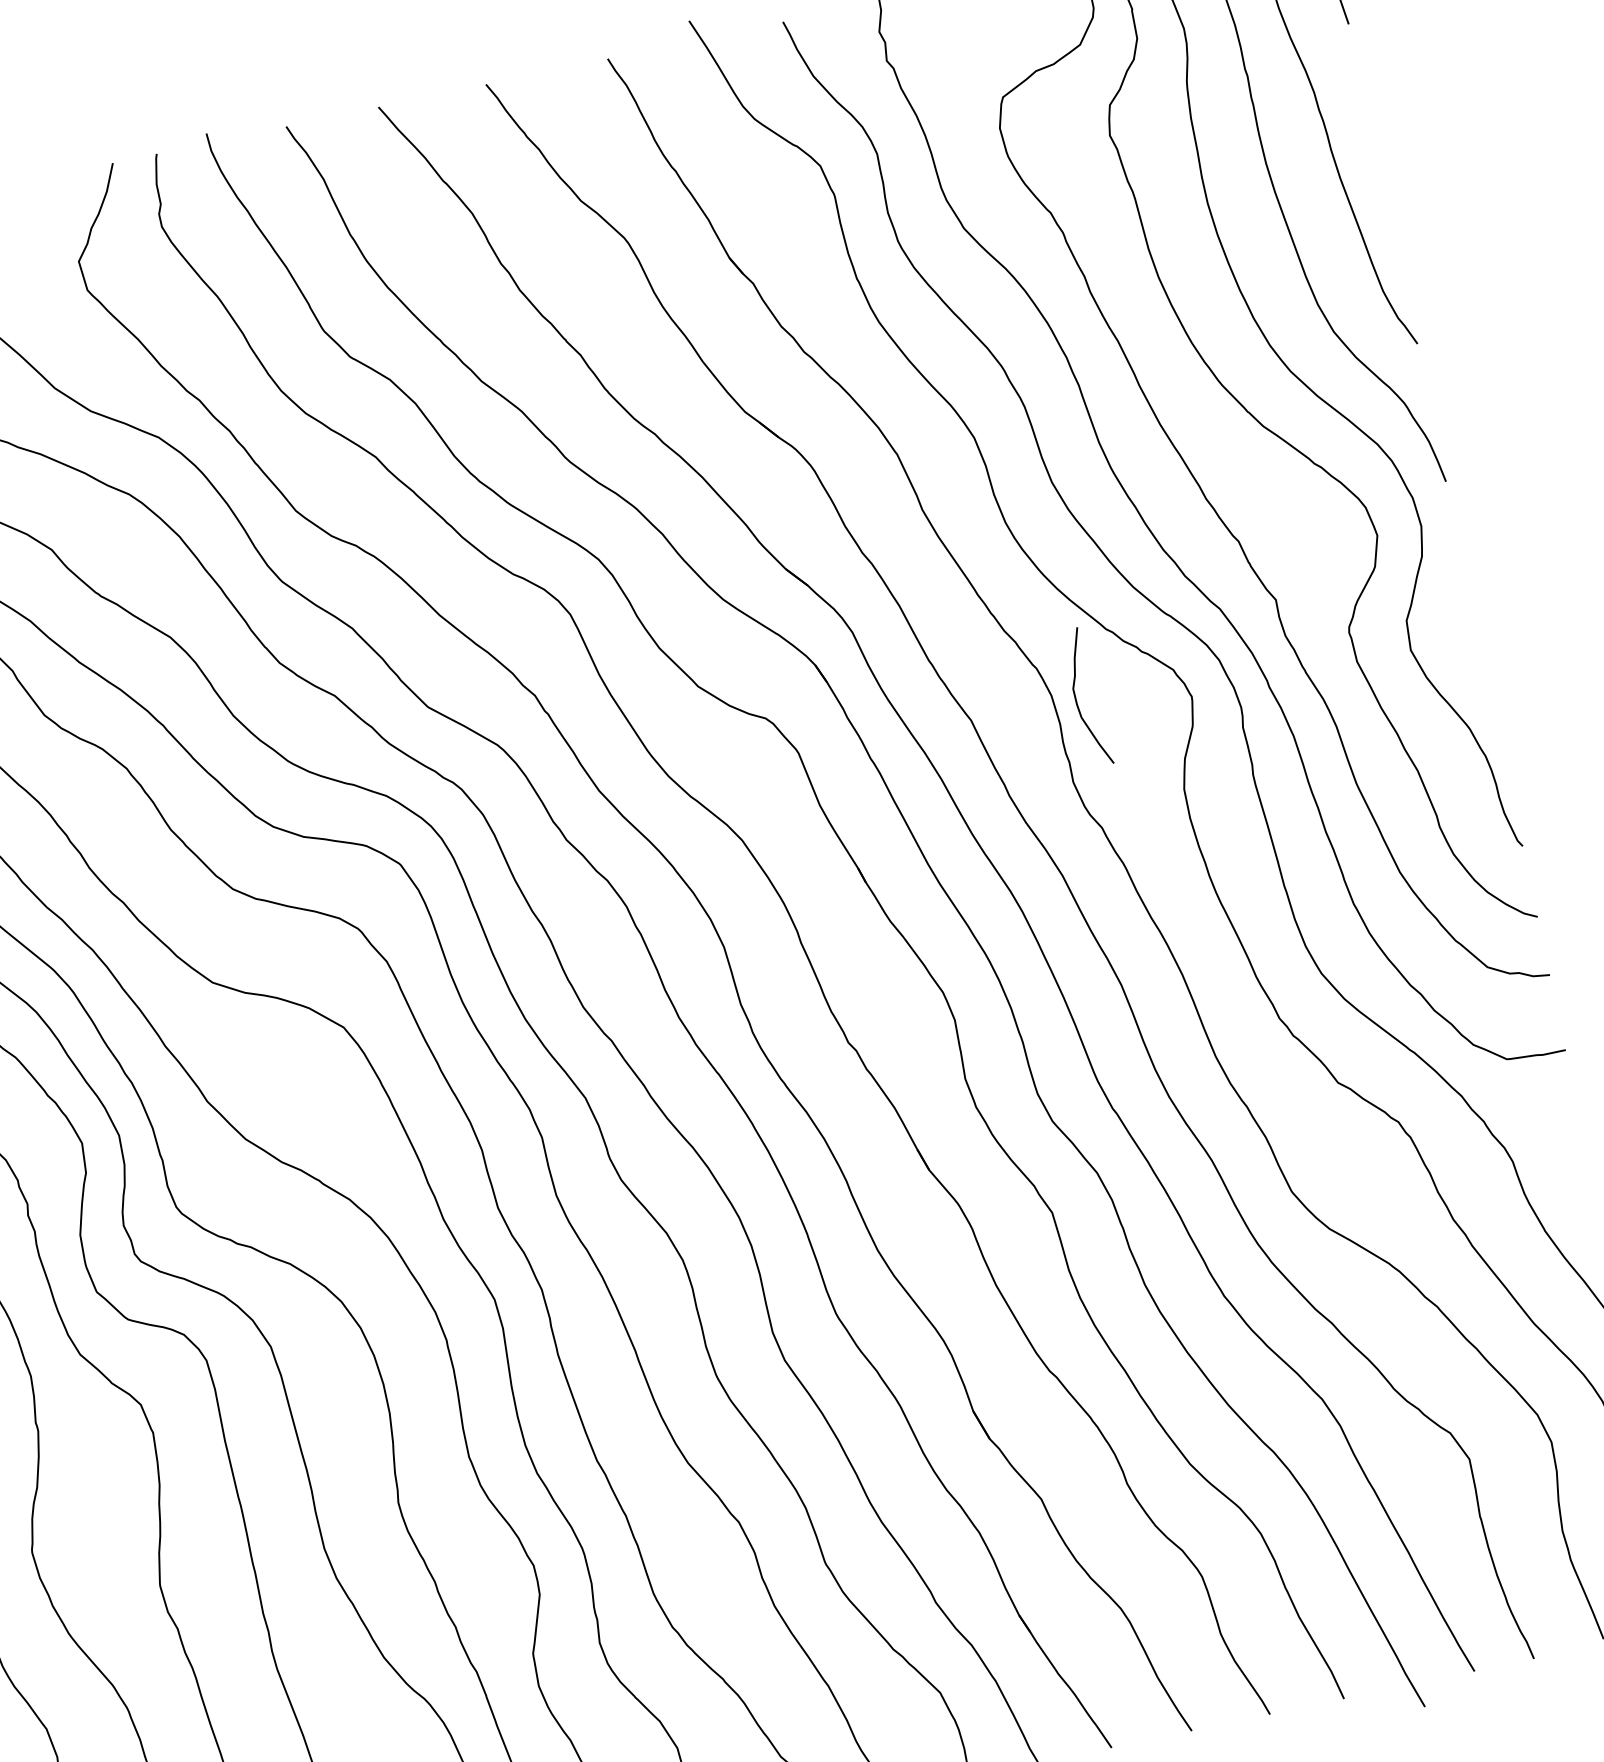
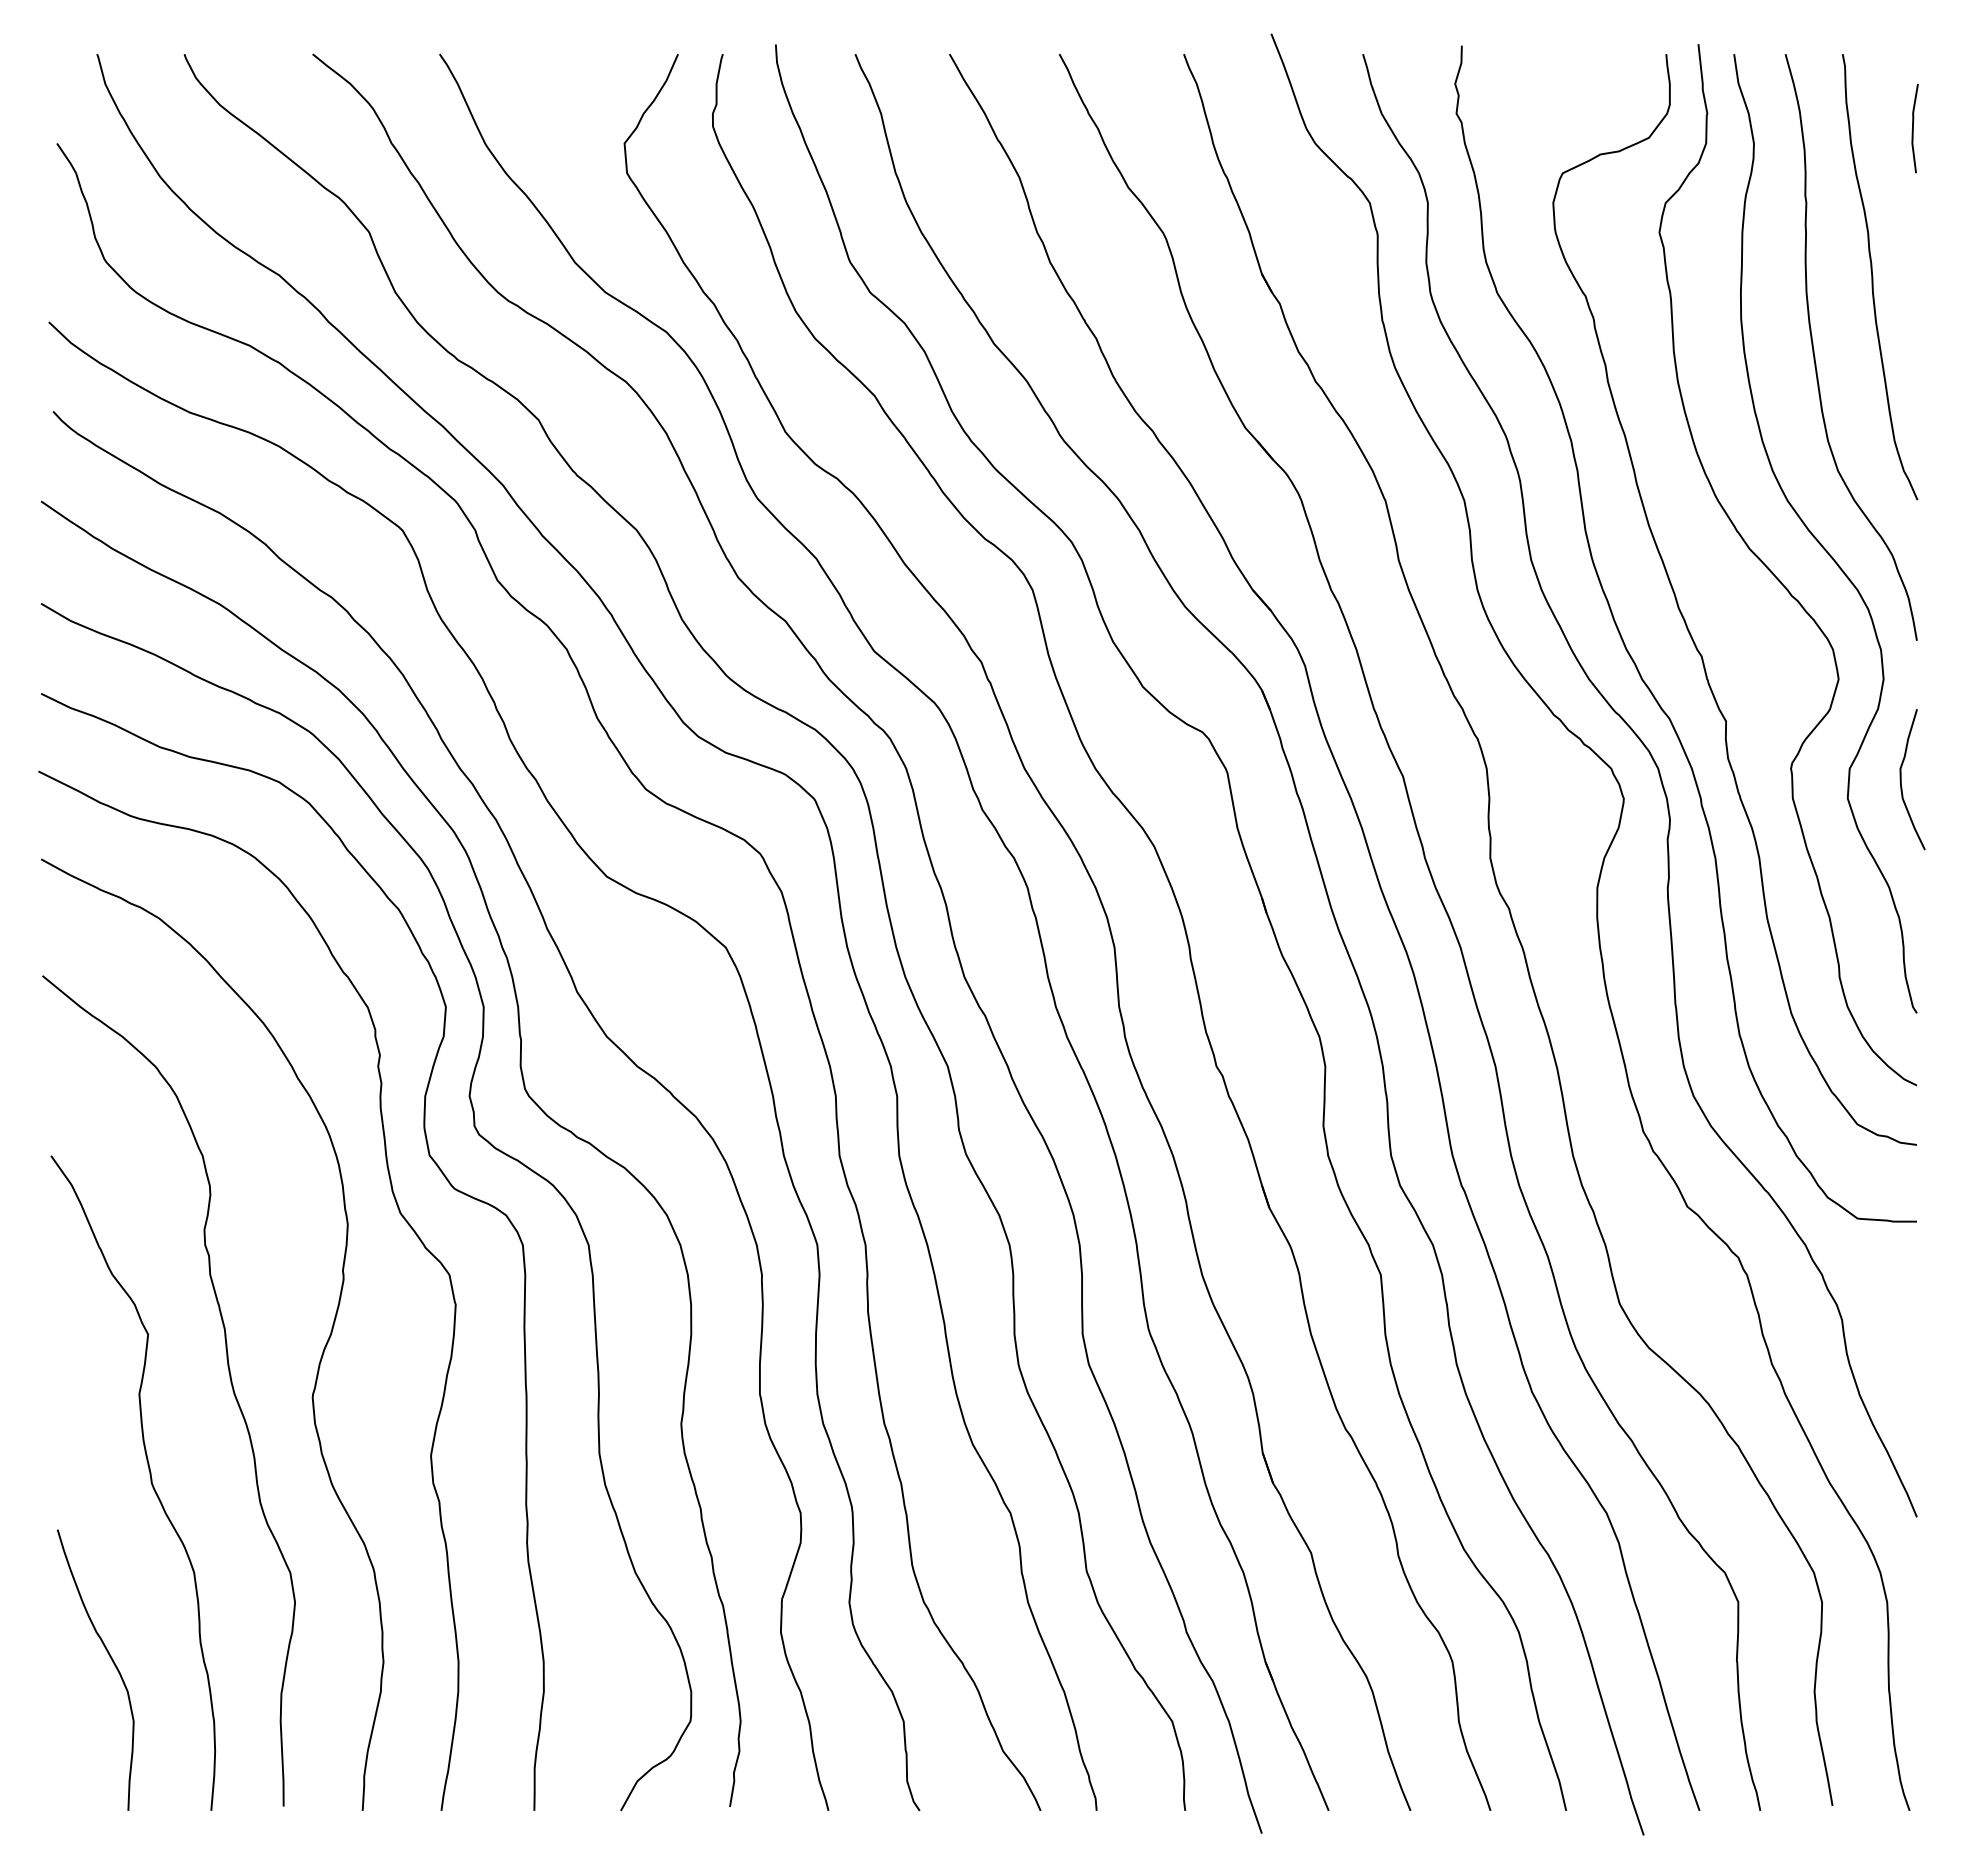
curve: (1076, 699) -> (1901, 779), moved

